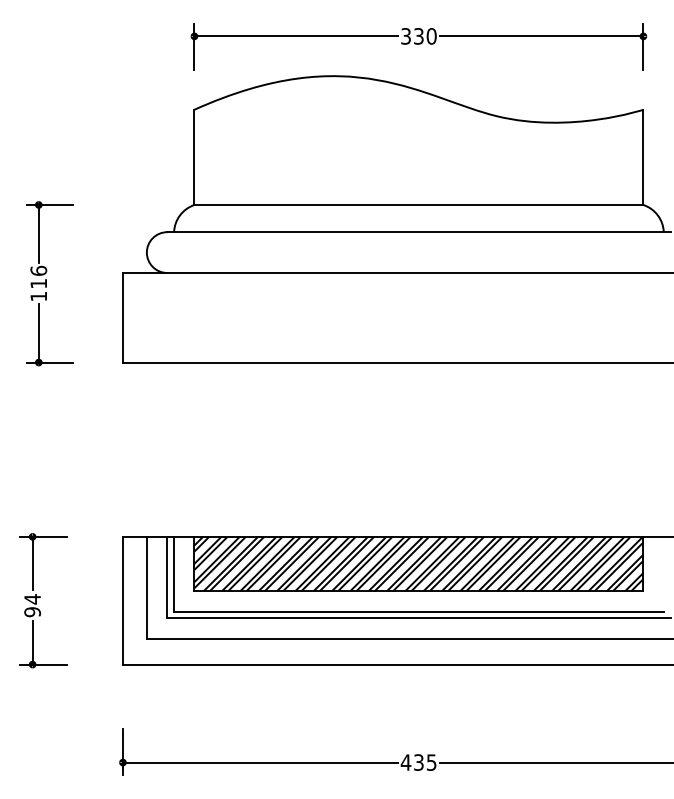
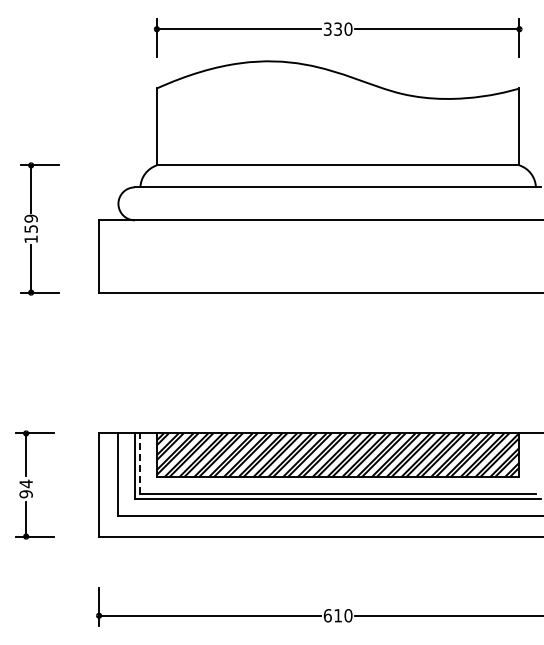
text: (37, 276) -> (30, 223), 116 -> 159
line: (174, 574) -> (140, 463), solid -> dashed
text: (418, 762) -> (337, 615), 435 -> 610

